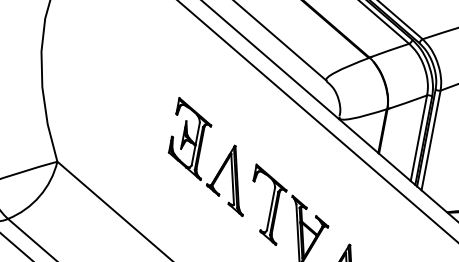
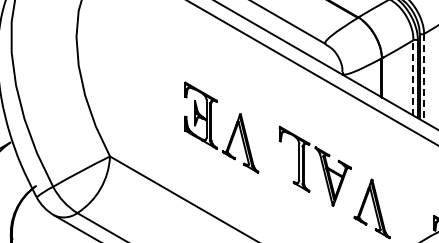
line: (419, 137) -> (413, 77), solid -> dashed
line: (431, 140) -> (424, 77), solid -> dashed
part: (199, 154) -> (211, 127), moved

